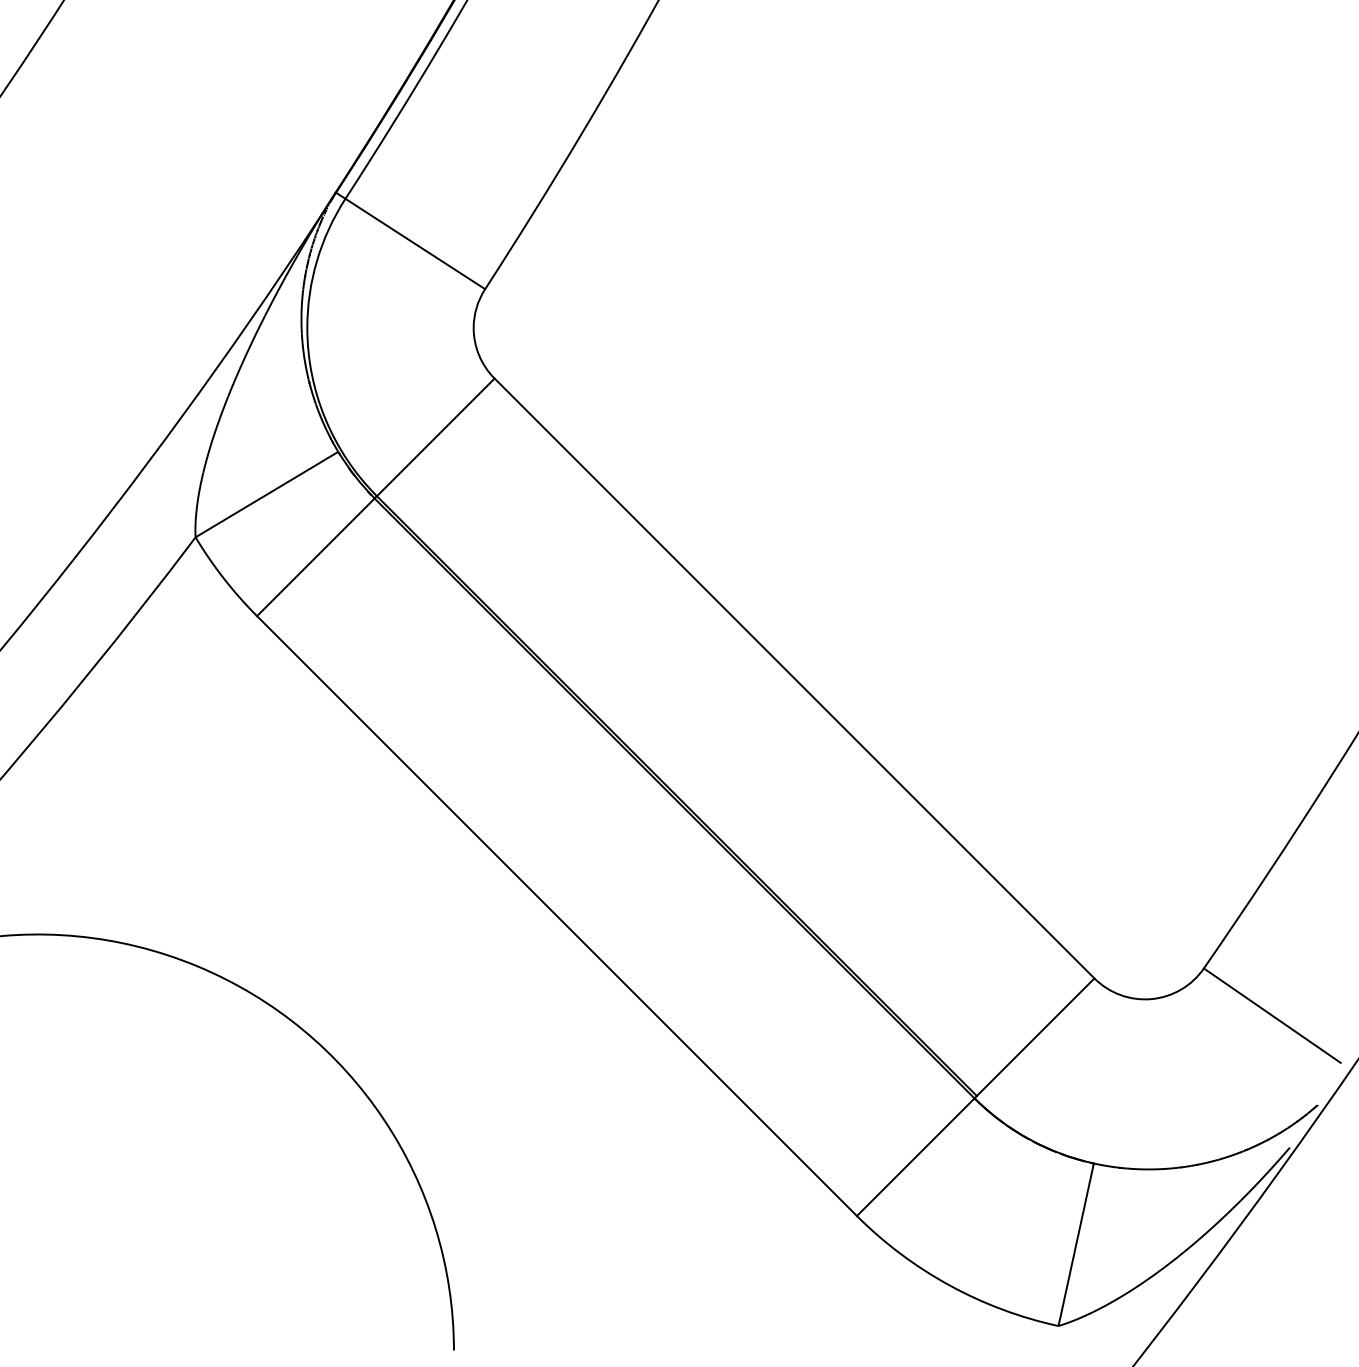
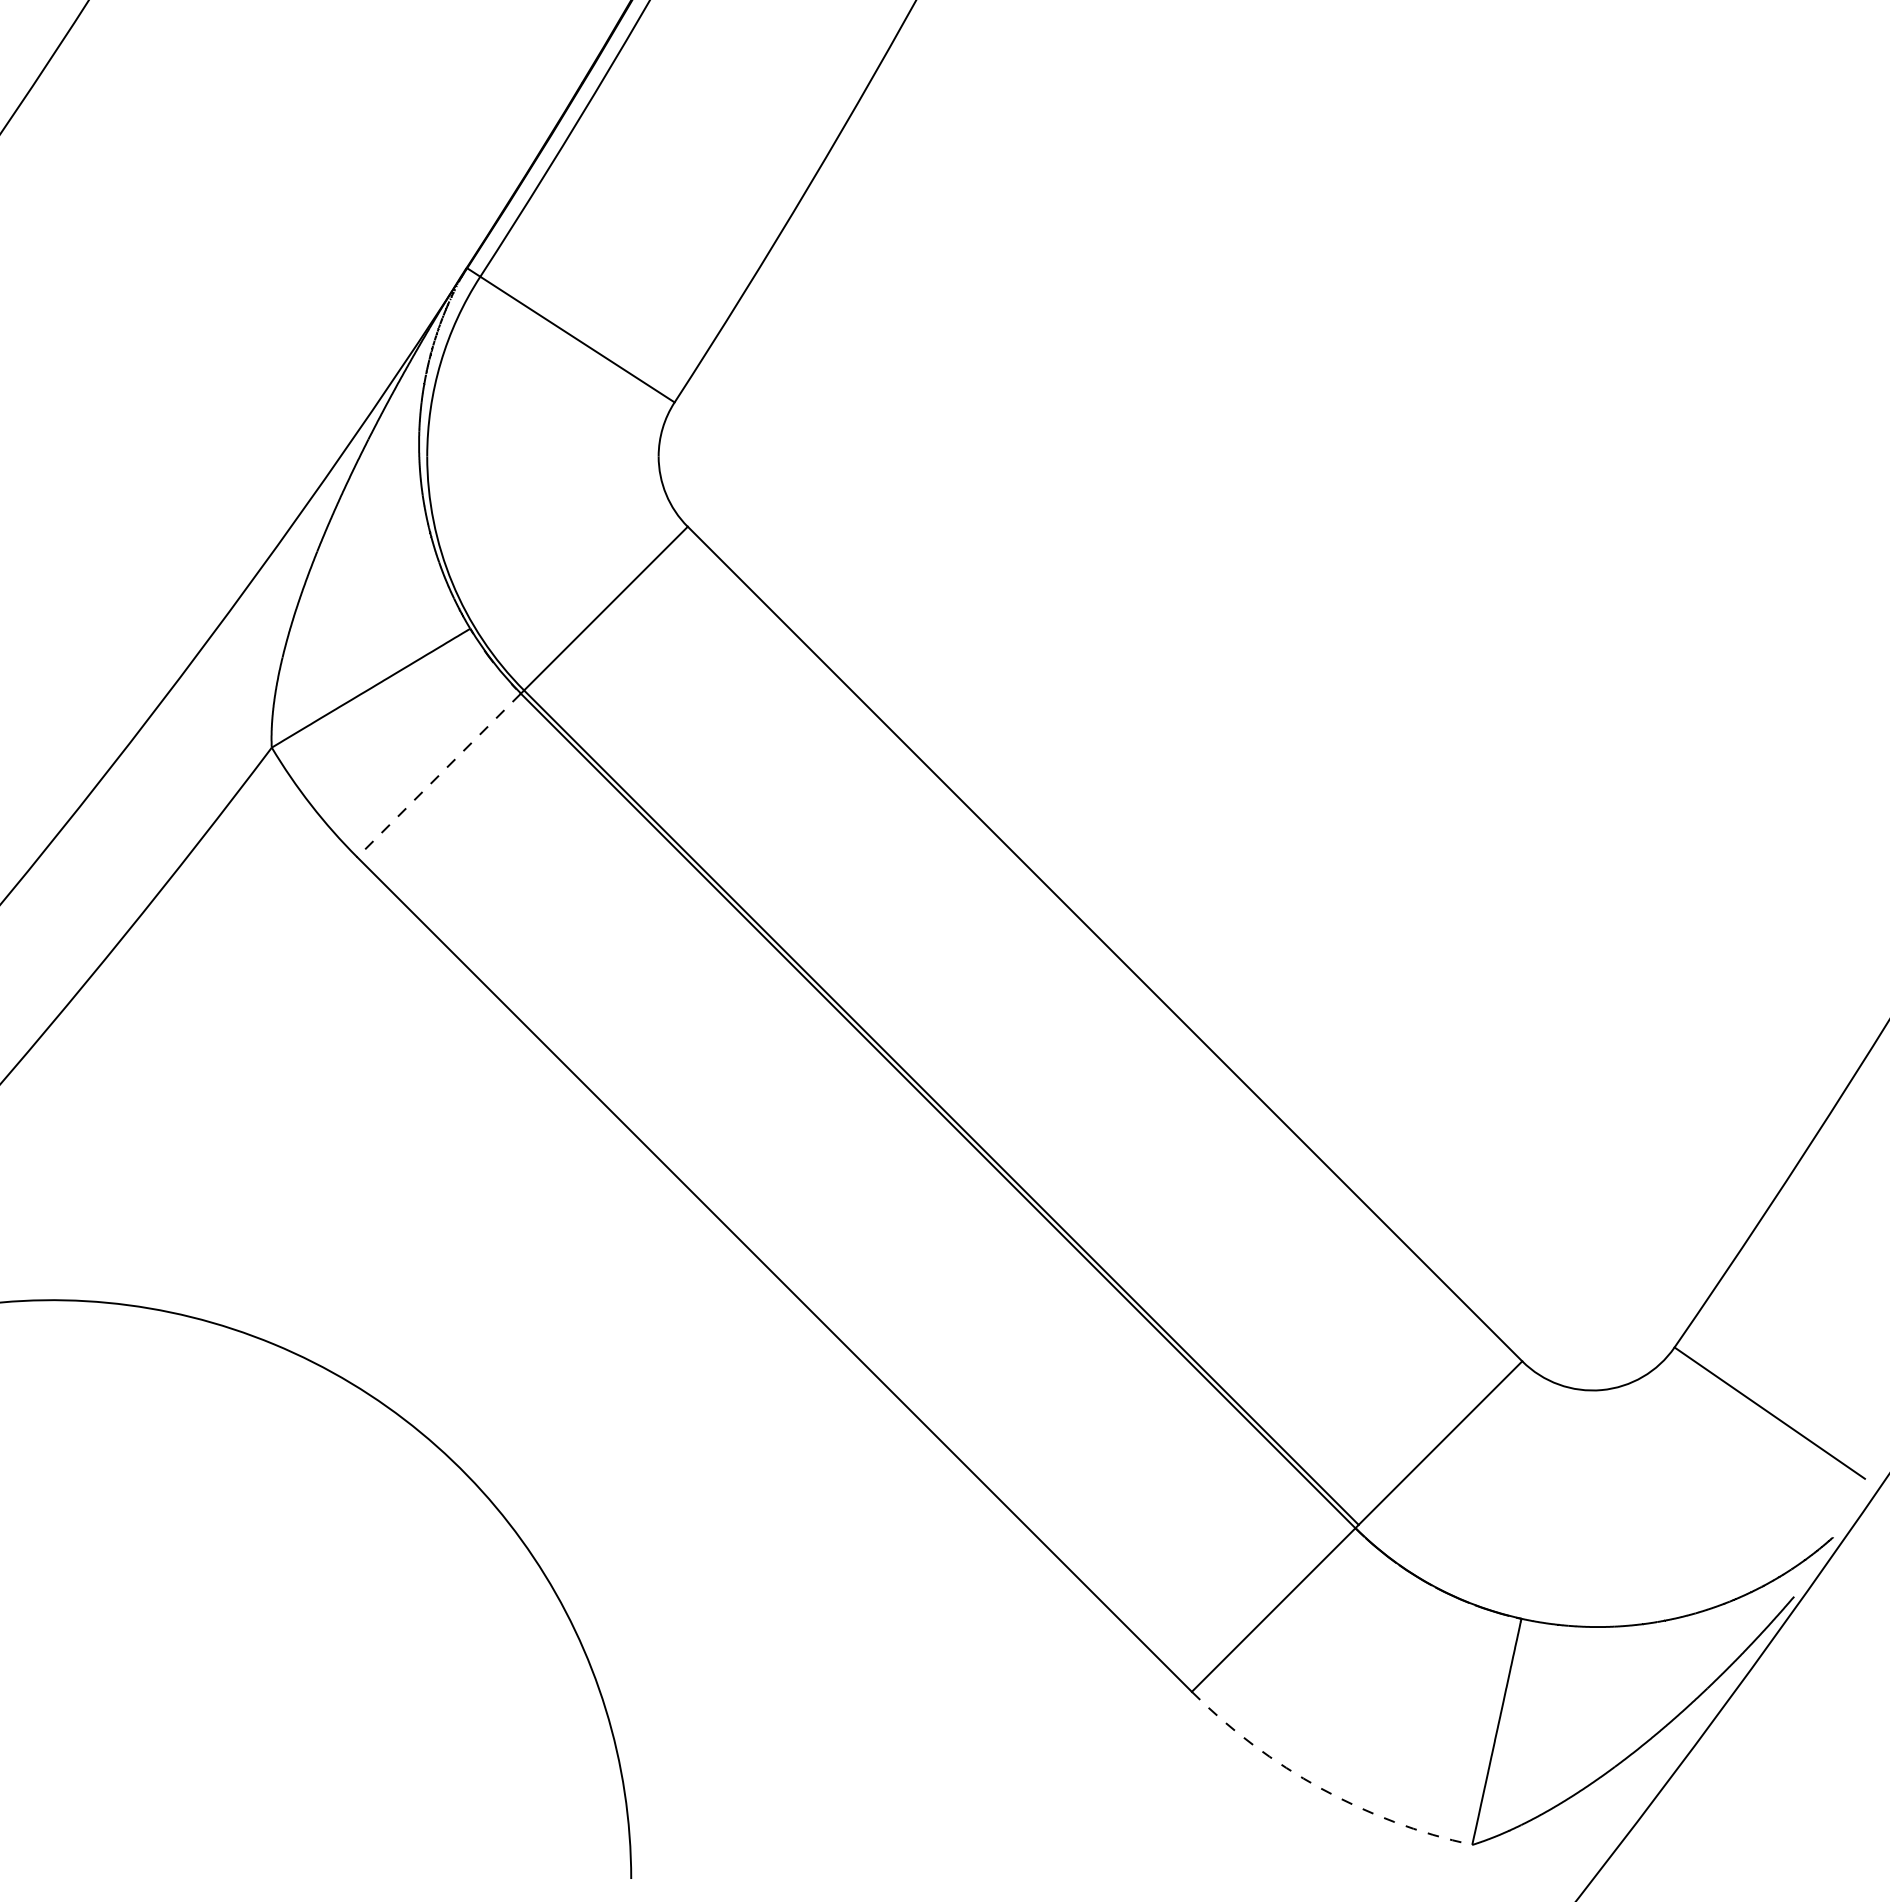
line: (316, 557) -> (439, 775), solid -> dashed
arc: (950, 1285) -> (1321, 1788), solid -> dashed

